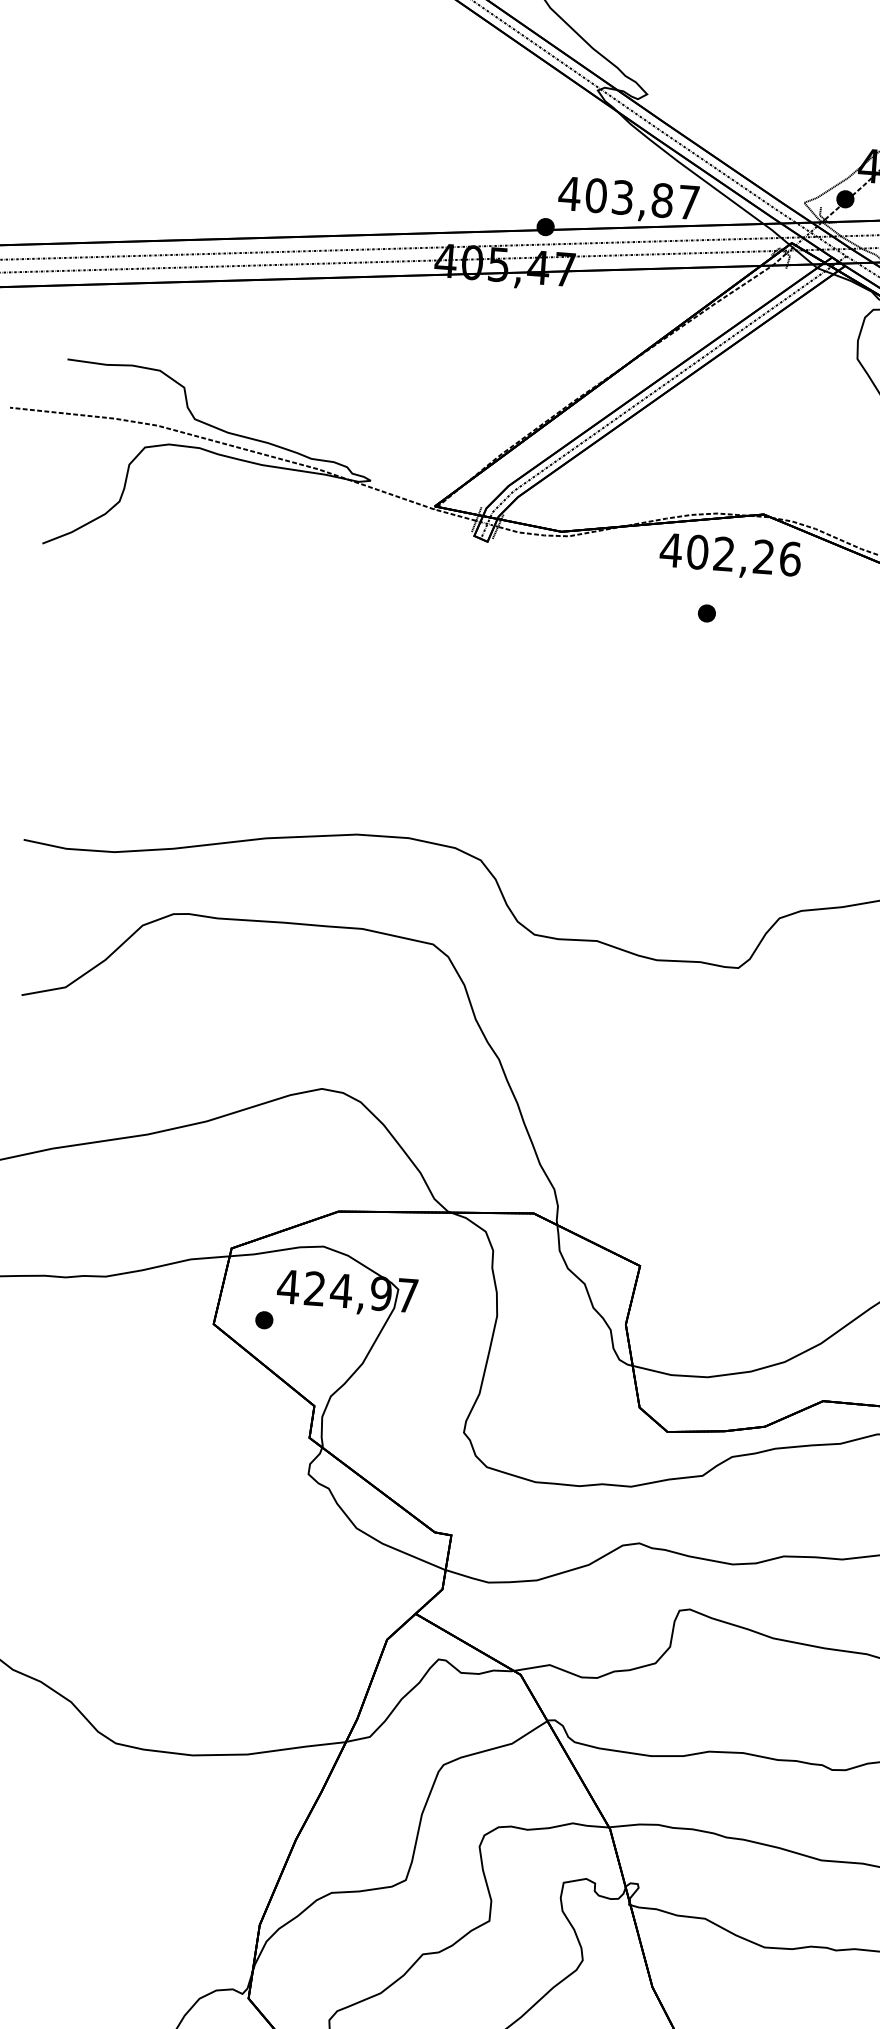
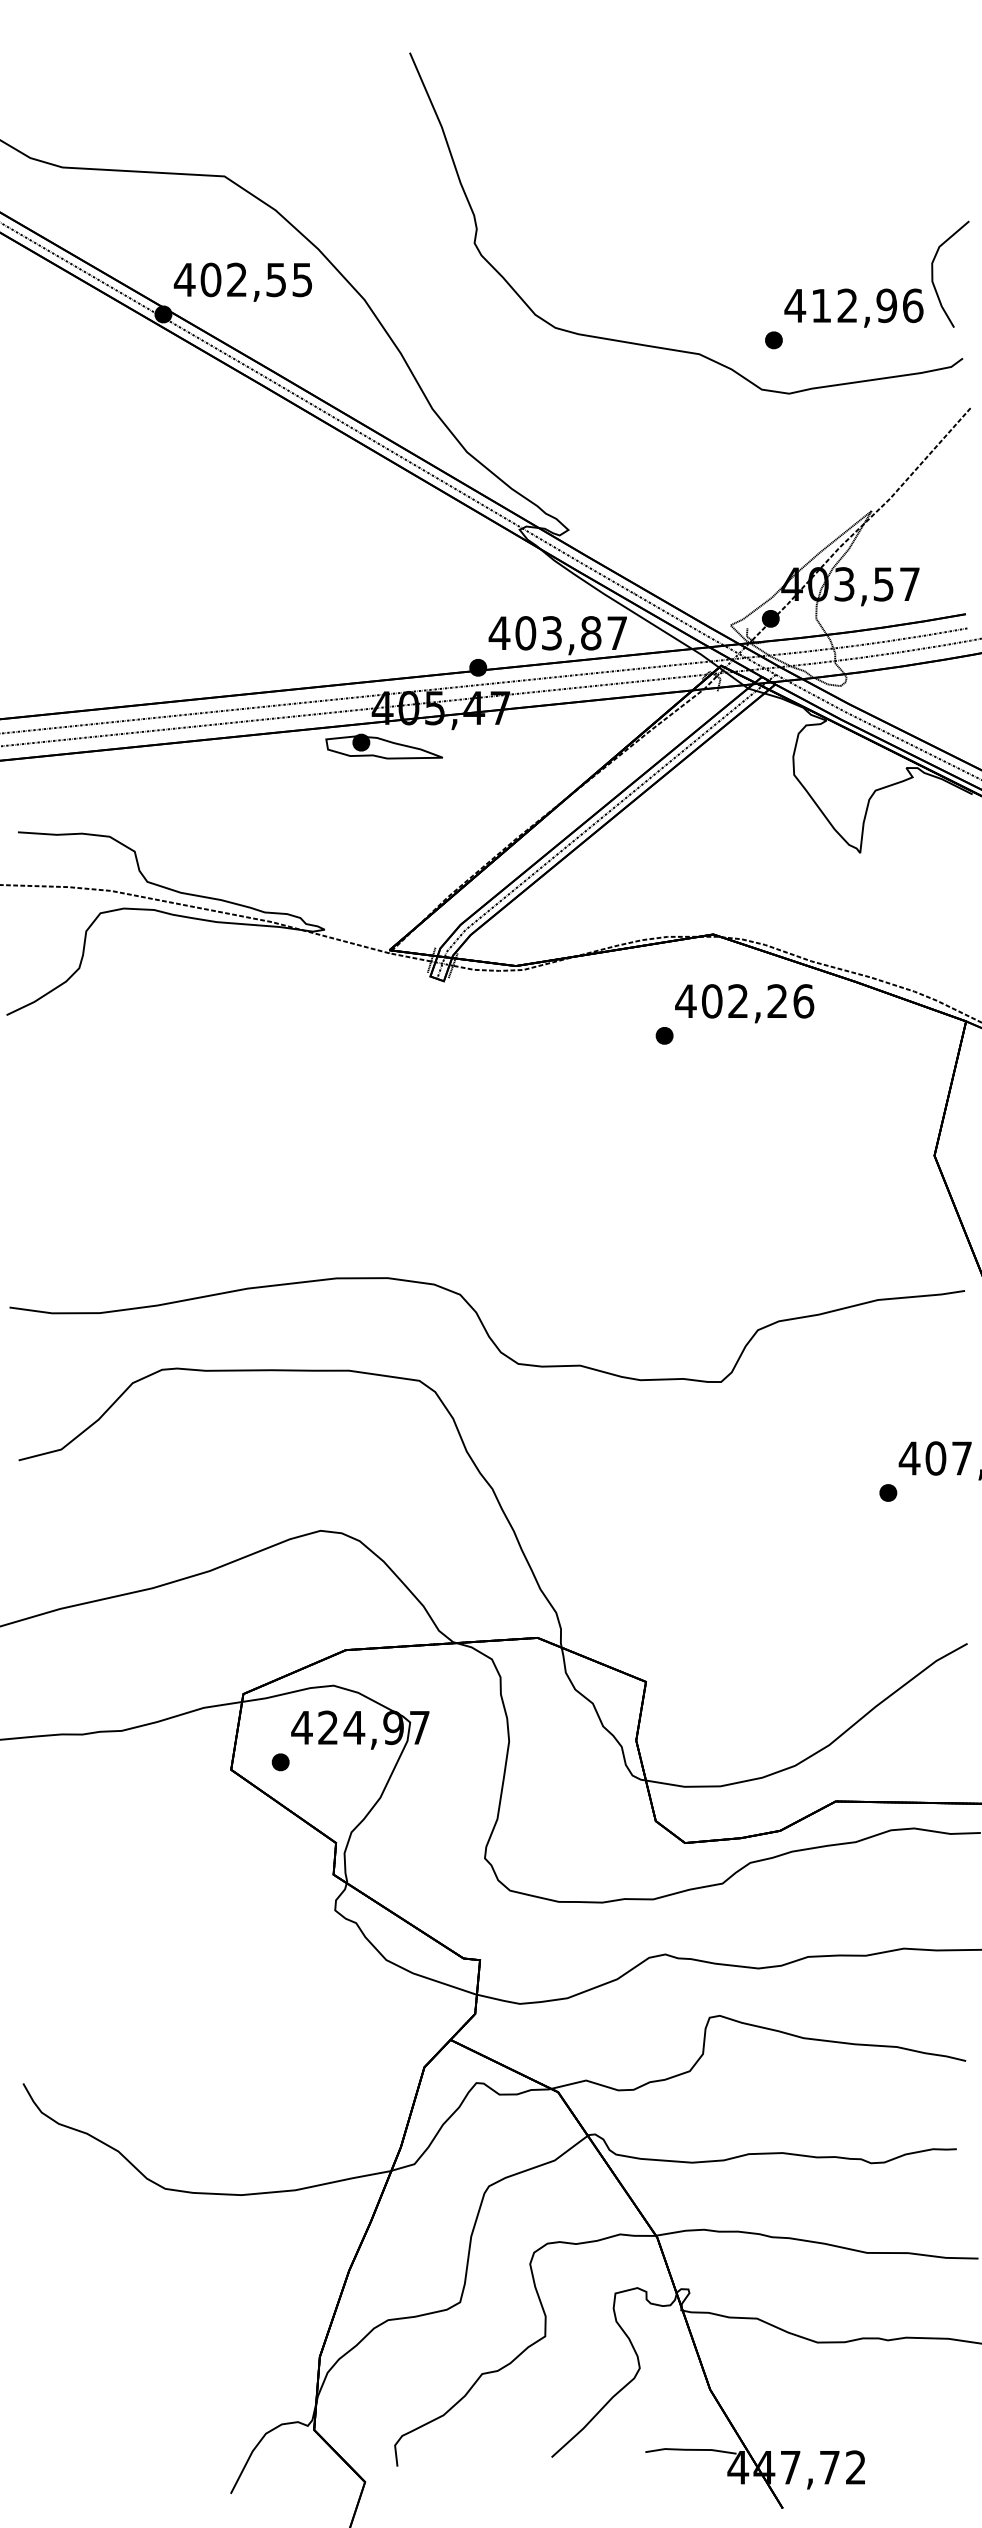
part: (443, 299) -> (383, 746), added
text: (730, 556) -> (744, 1003), moved

